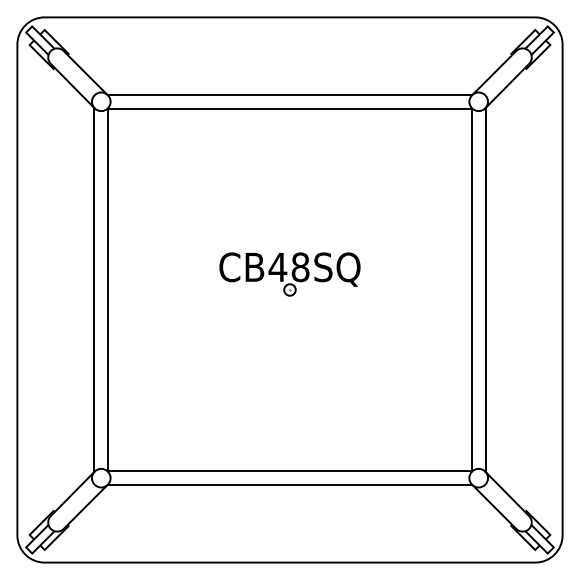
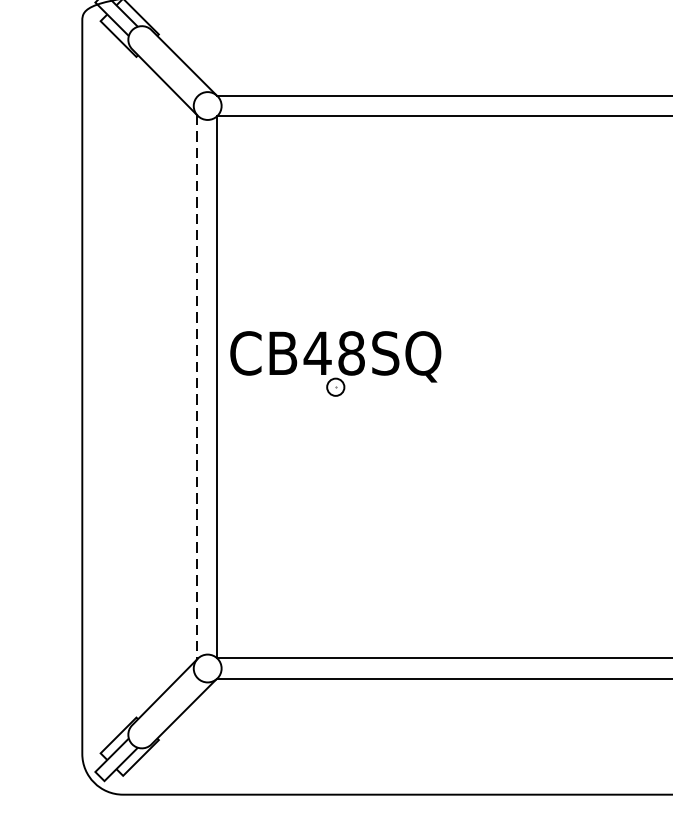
part: (289, 274) -> (335, 364), moved
line: (94, 290) -> (197, 388), solid -> dashed

